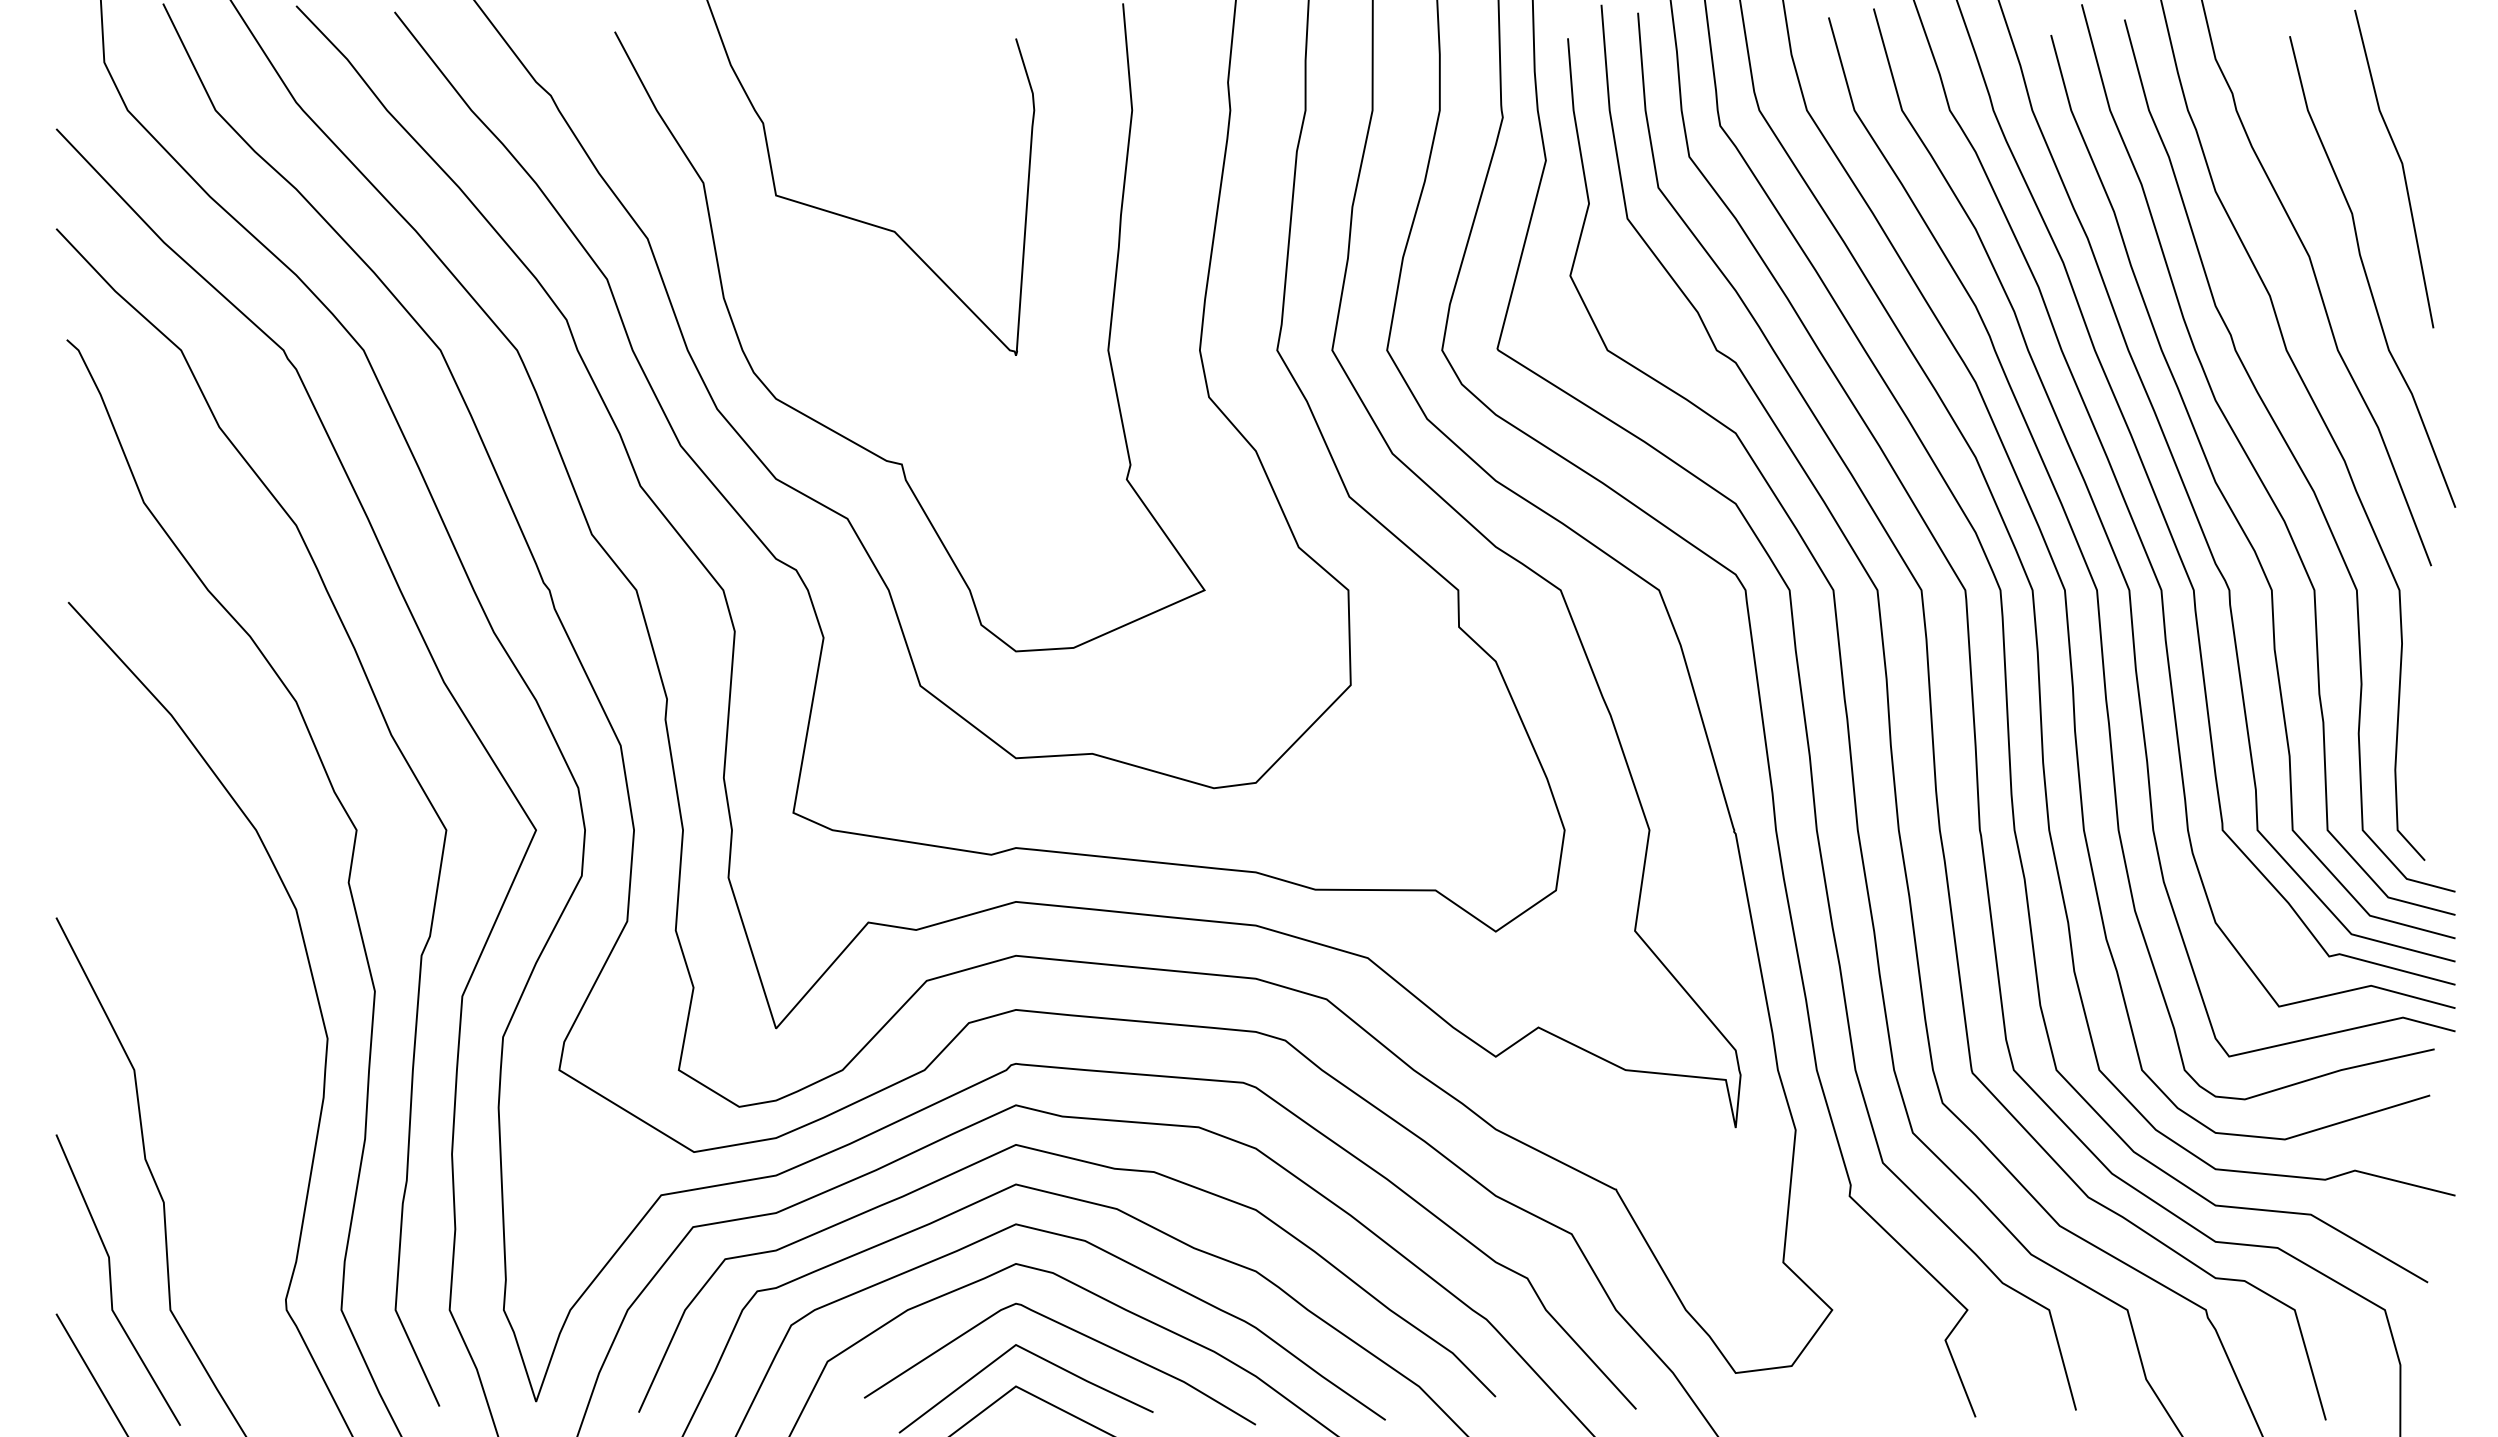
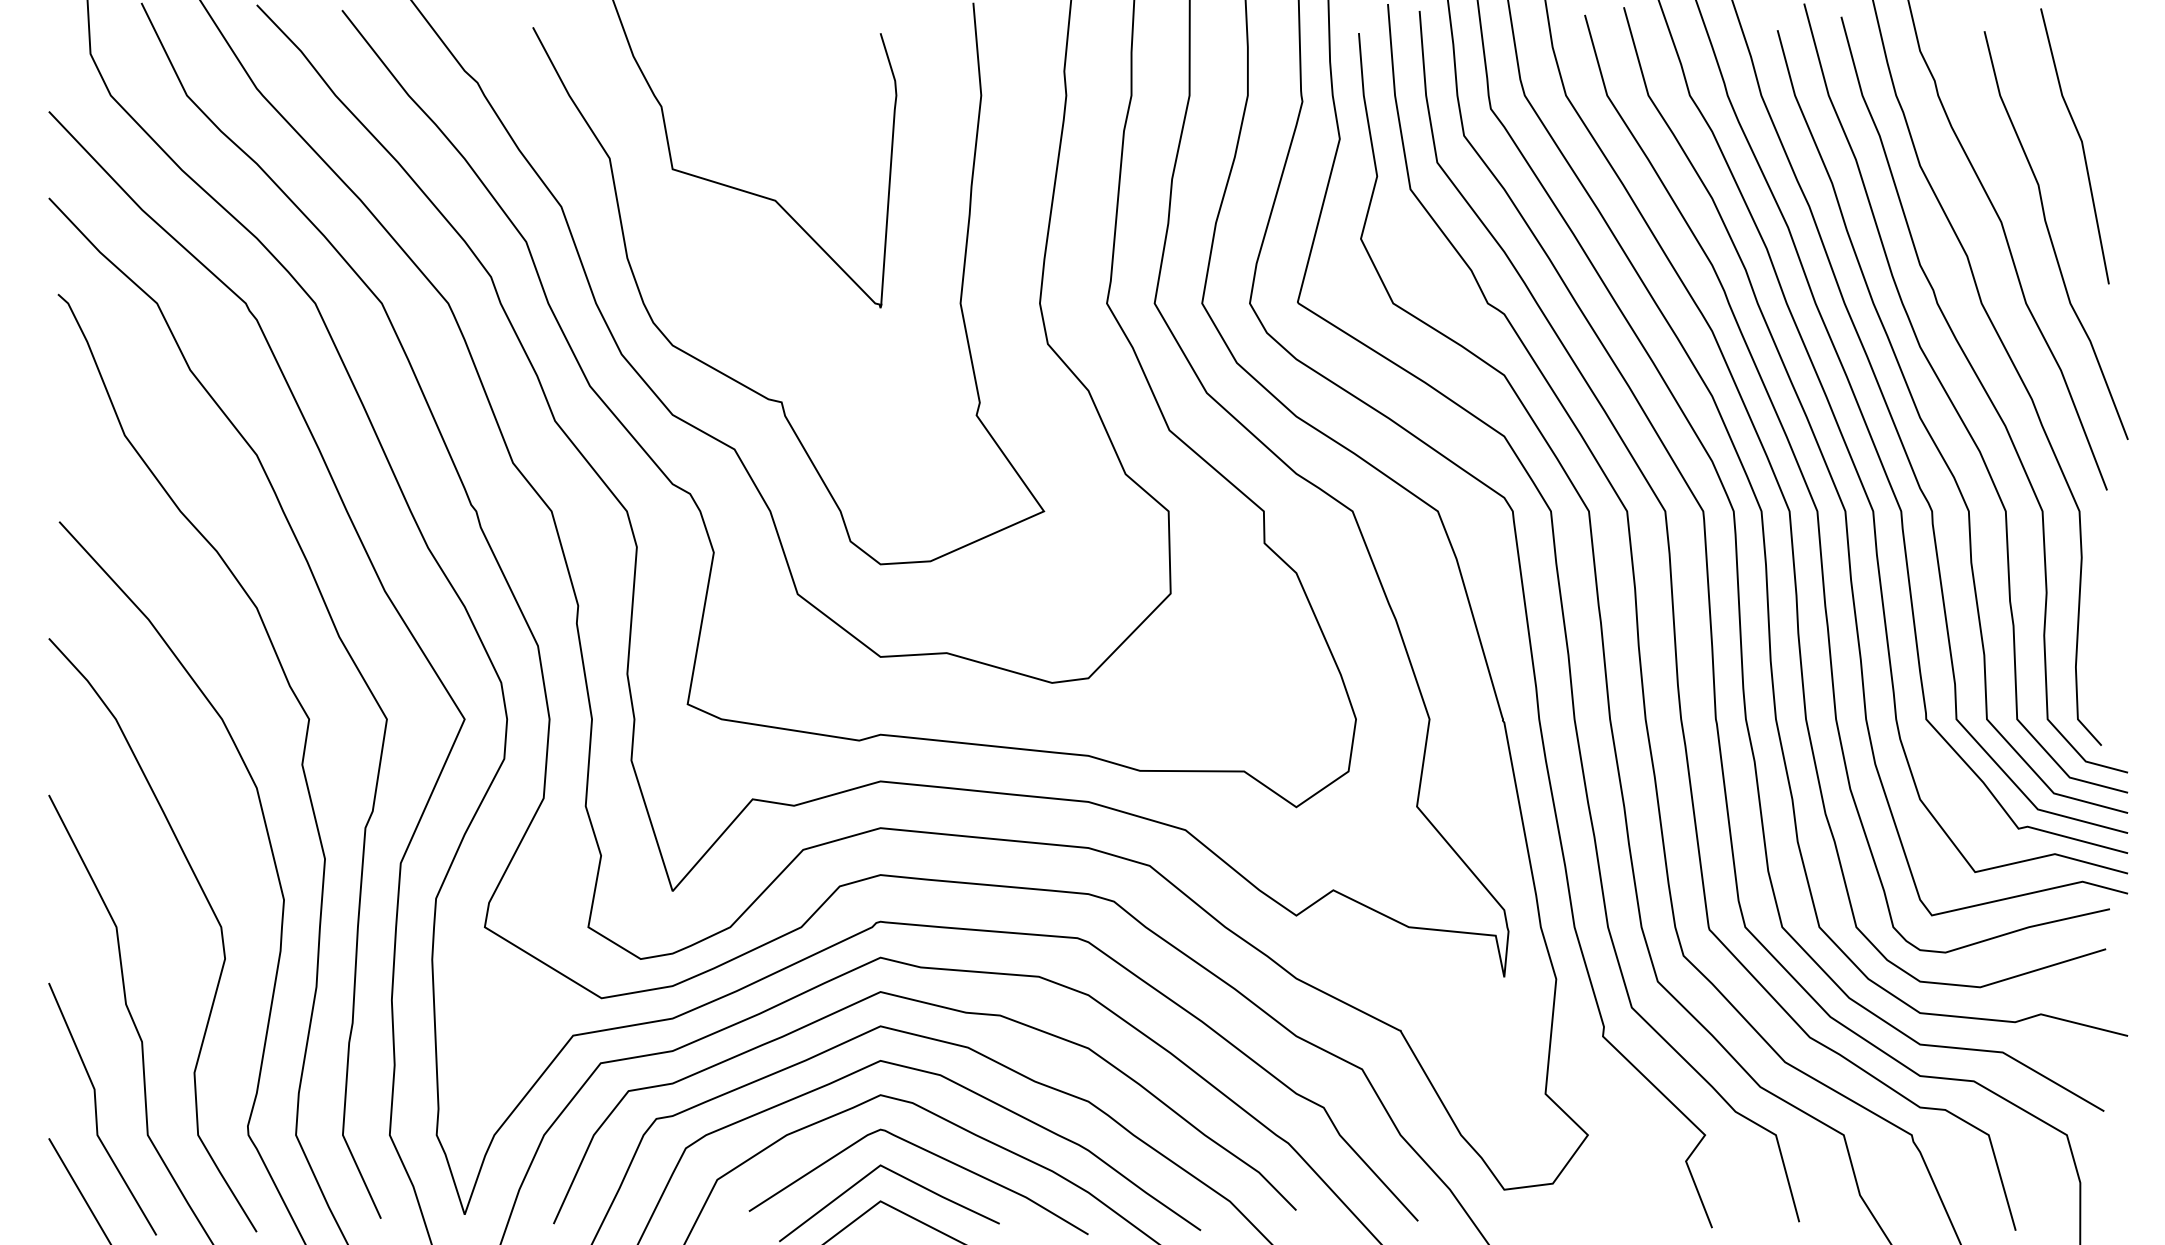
curve: (241, 1045) -> (209, 905), added

